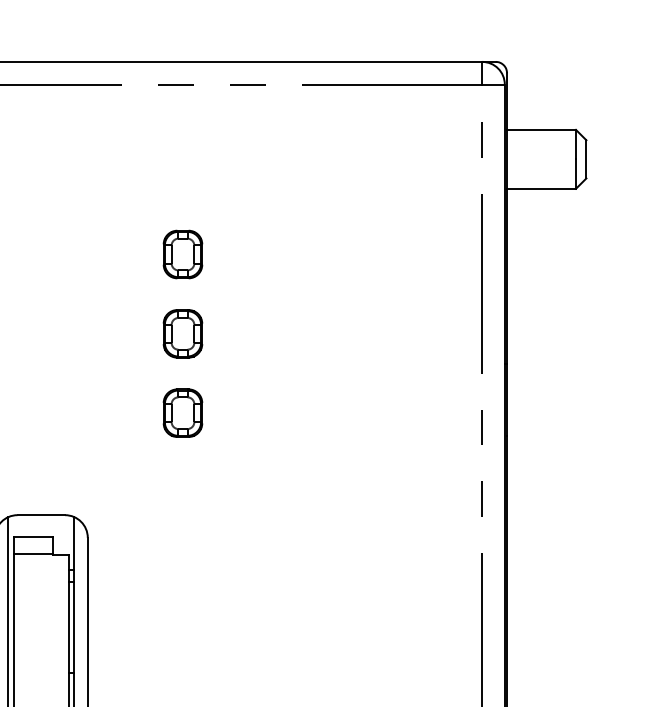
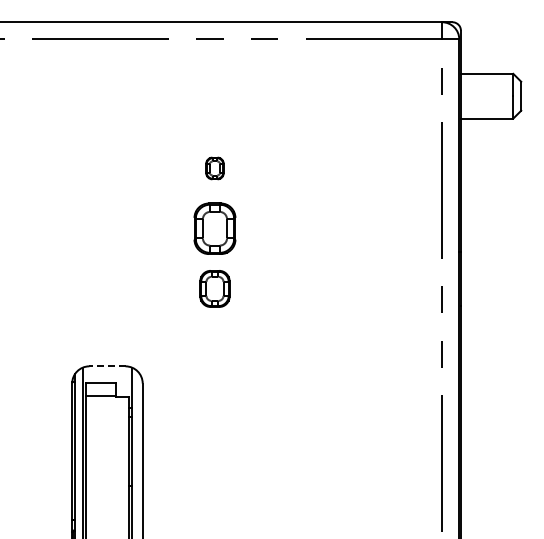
part: (182, 254) -> (214, 168), size x0.6
part: (182, 333) -> (214, 228), size x1.4
line: (40, 515) -> (106, 366), solid -> dashed

